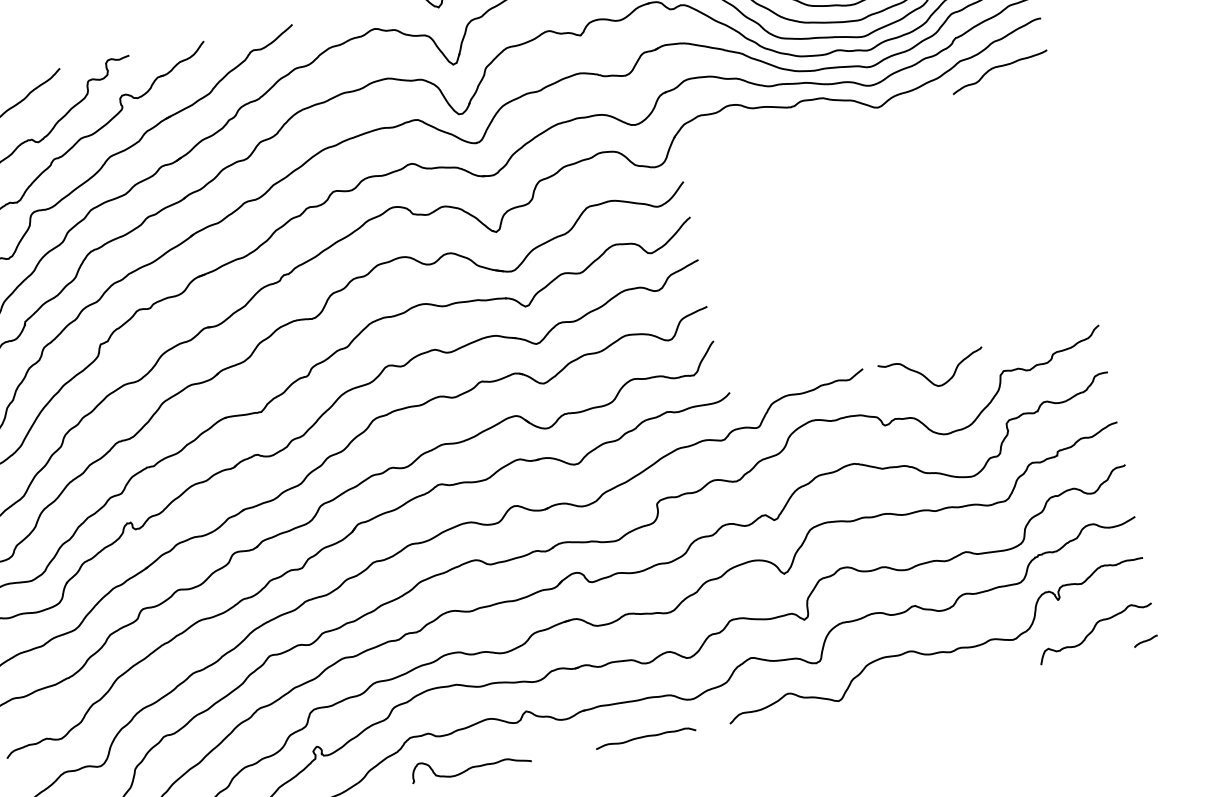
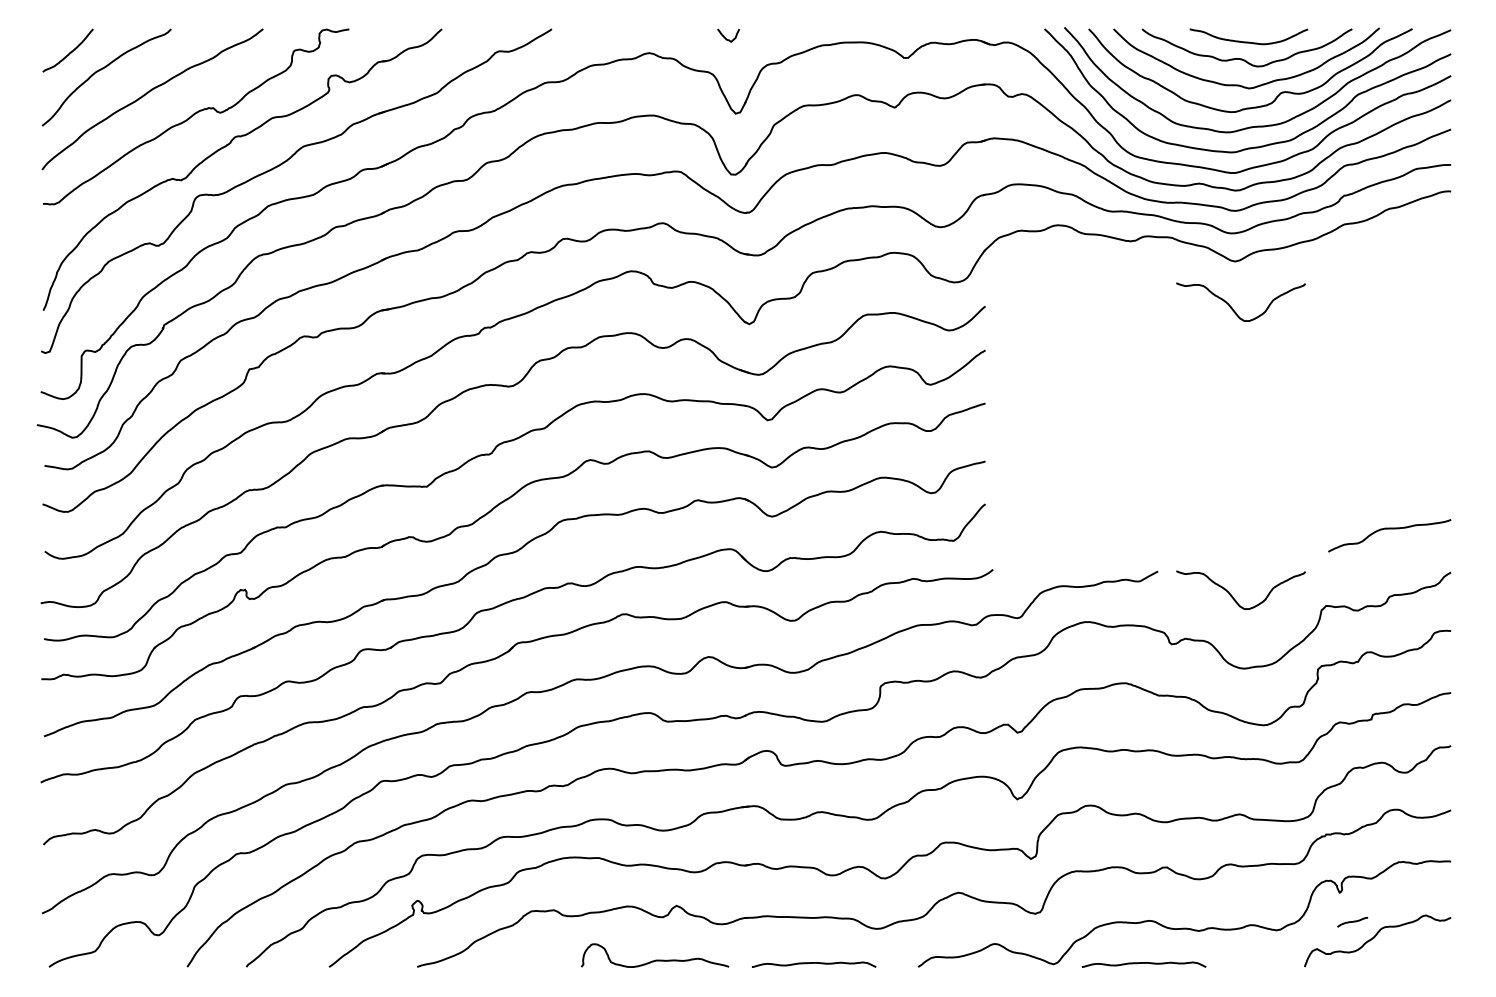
curve: (998, 67) -> (1389, 529), moved
curve: (883, 145) -> (1233, 308), added
curve: (1145, 641) -> (1352, 922), moved
curve: (910, 686) -> (1143, 963), added
curve: (471, 766) -> (655, 959), moved

